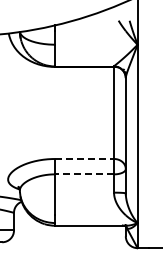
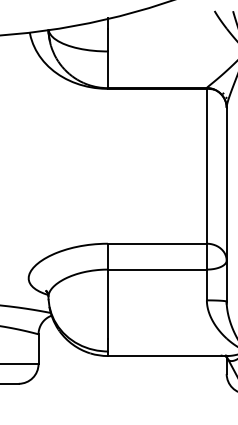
line: (85, 158) -> (158, 242), dashed -> solid
line: (84, 174) -> (157, 269), dashed -> solid

